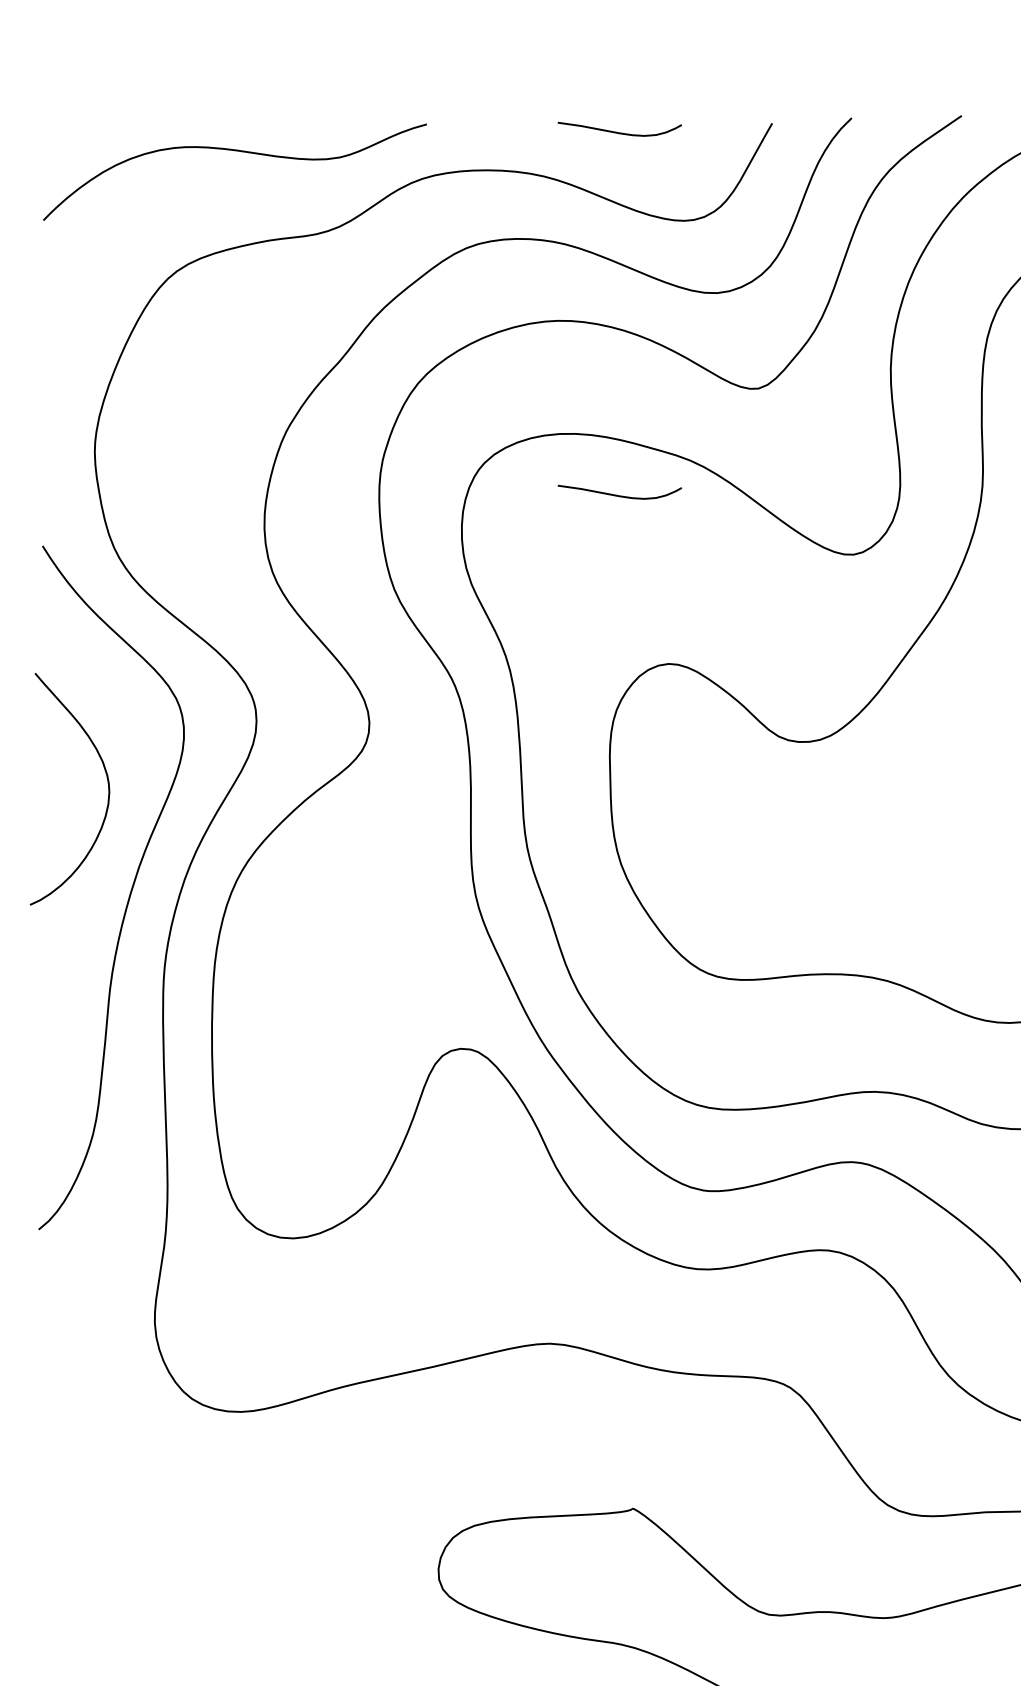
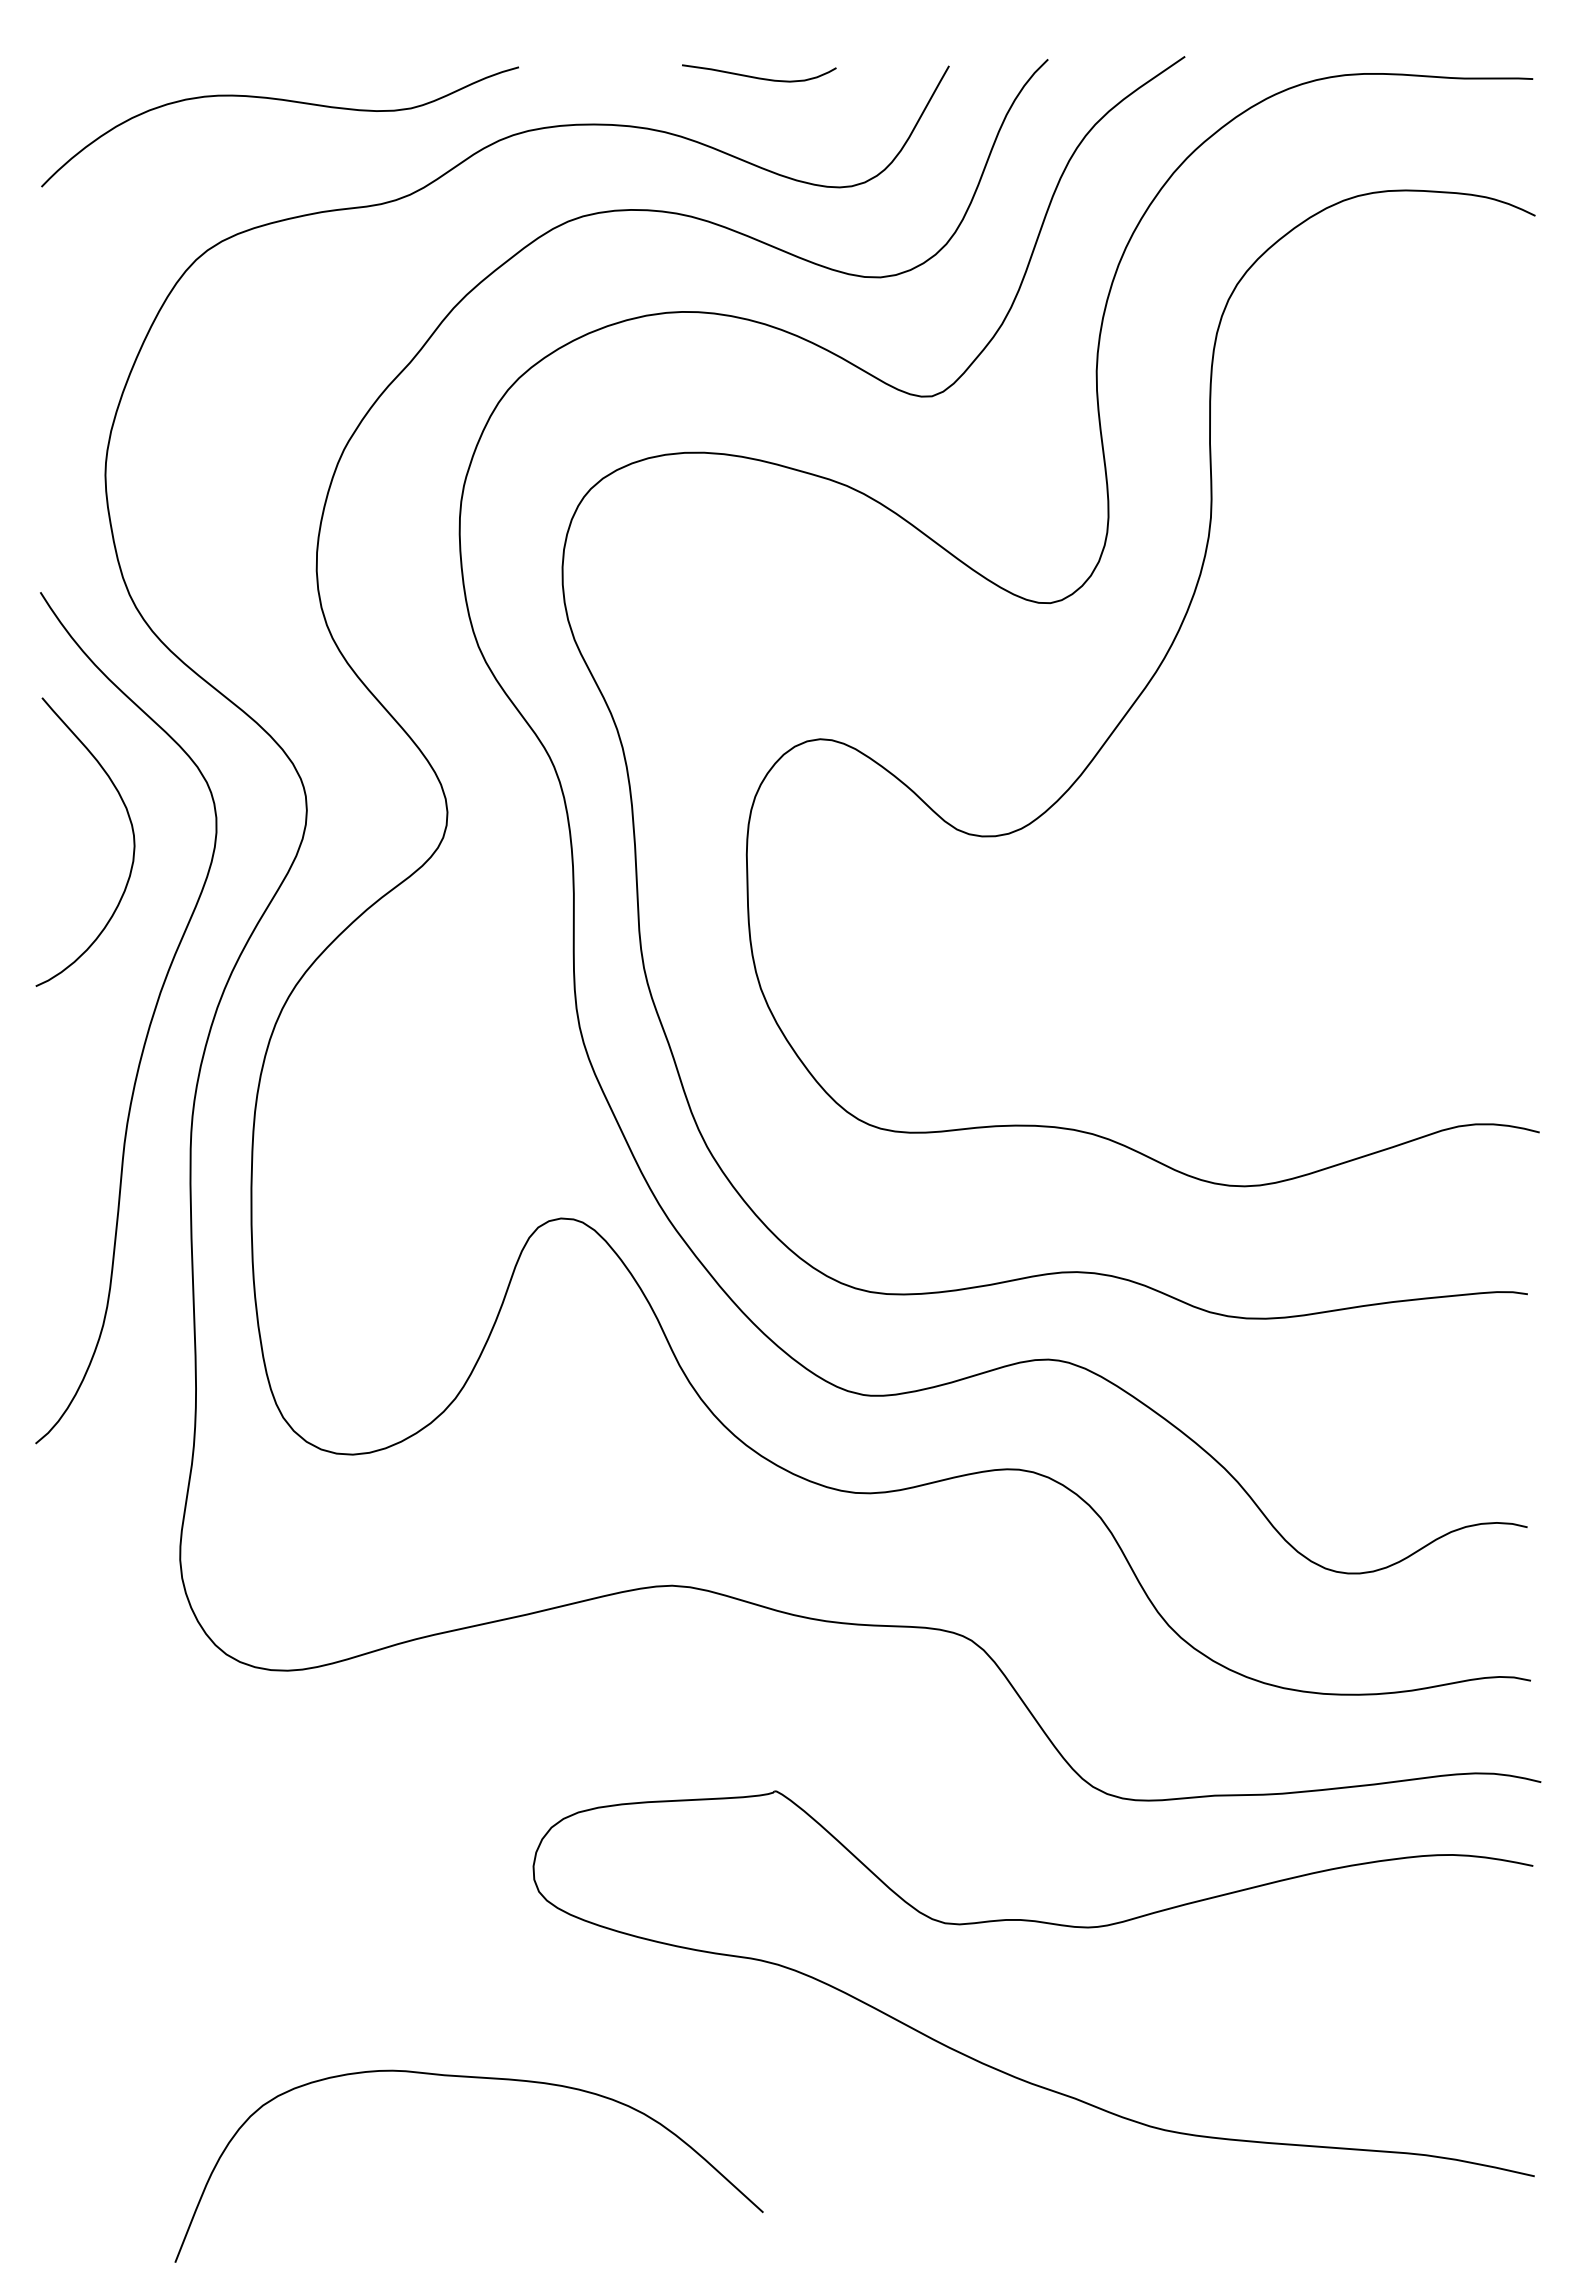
curve: (620, 495) -> (759, 529), removed
curve: (107, 783) -> (132, 834), moved

